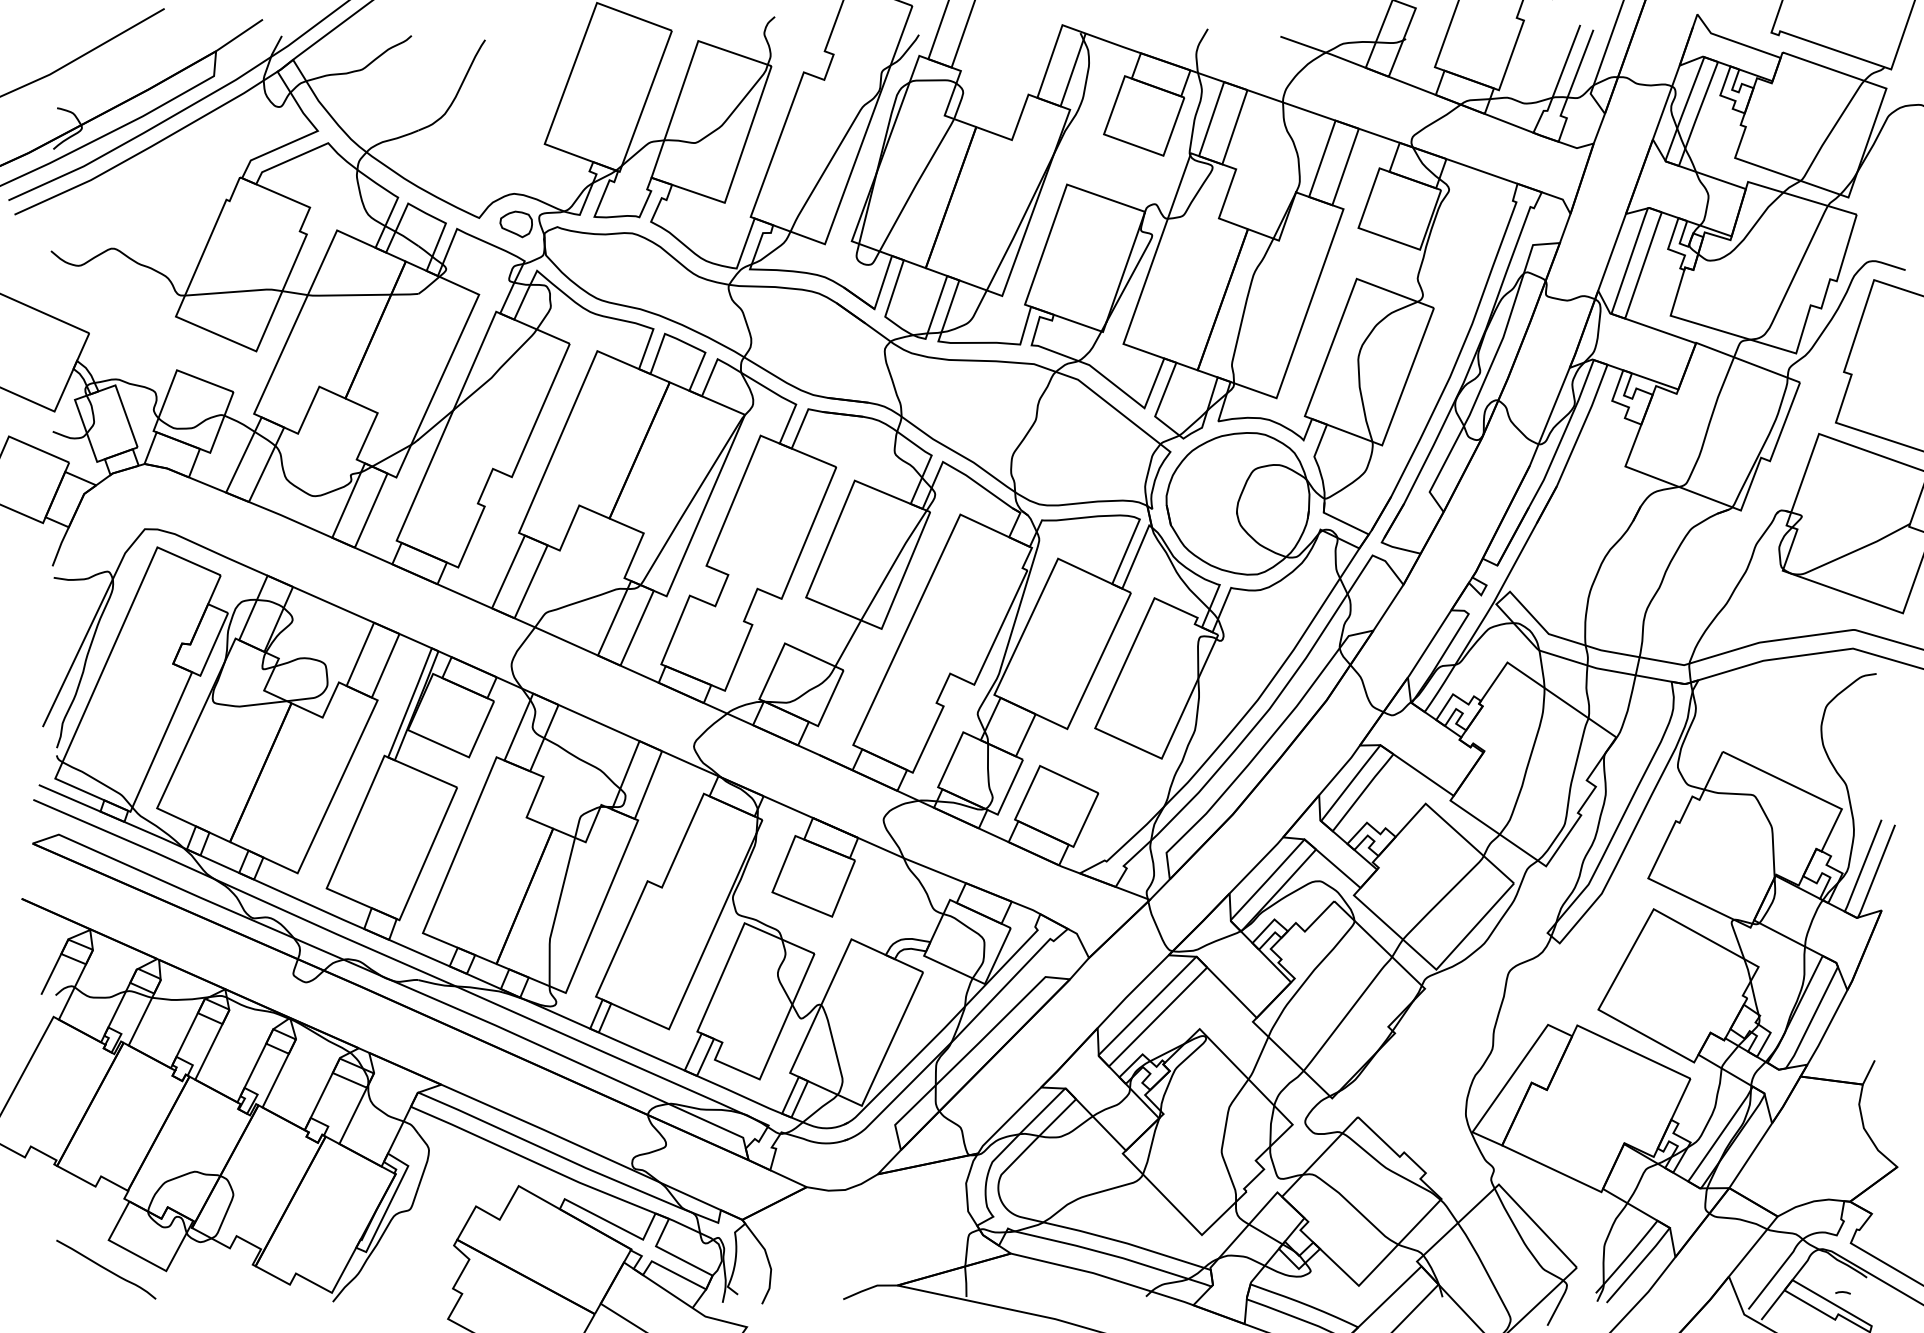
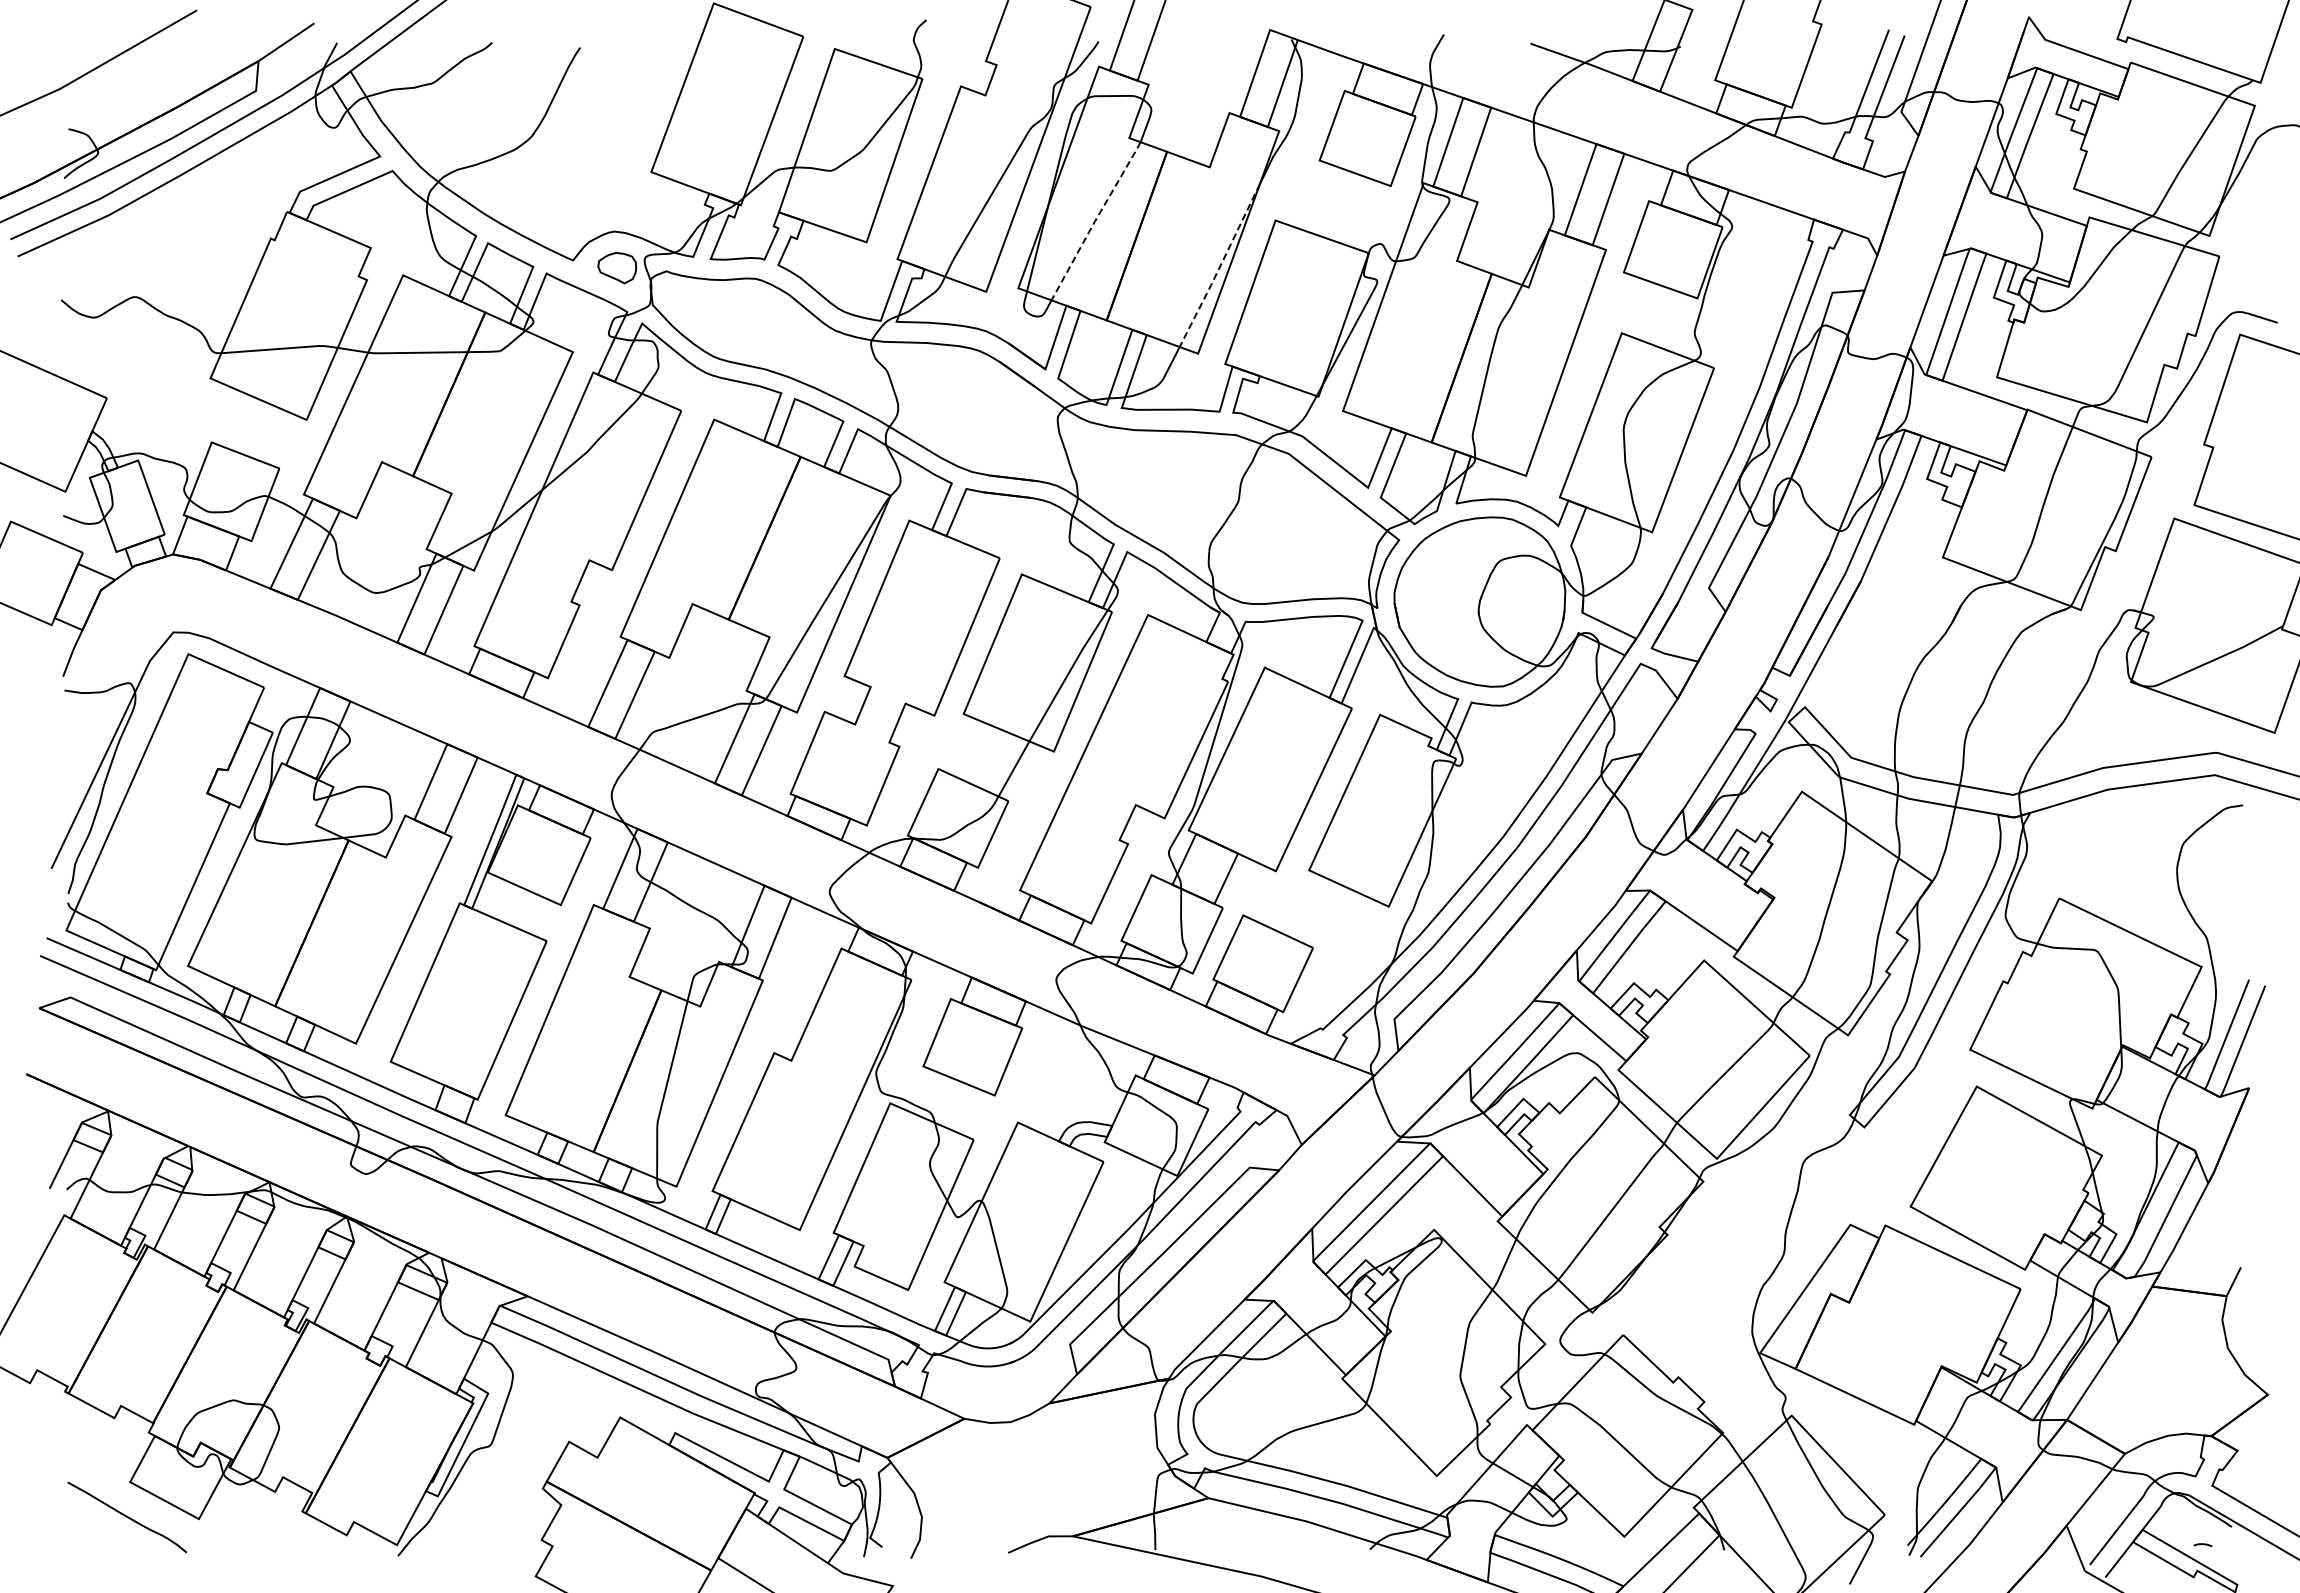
line: (916, 184) -> (1095, 220), solid -> dashed
line: (1020, 223) -> (1220, 266), solid -> dashed

